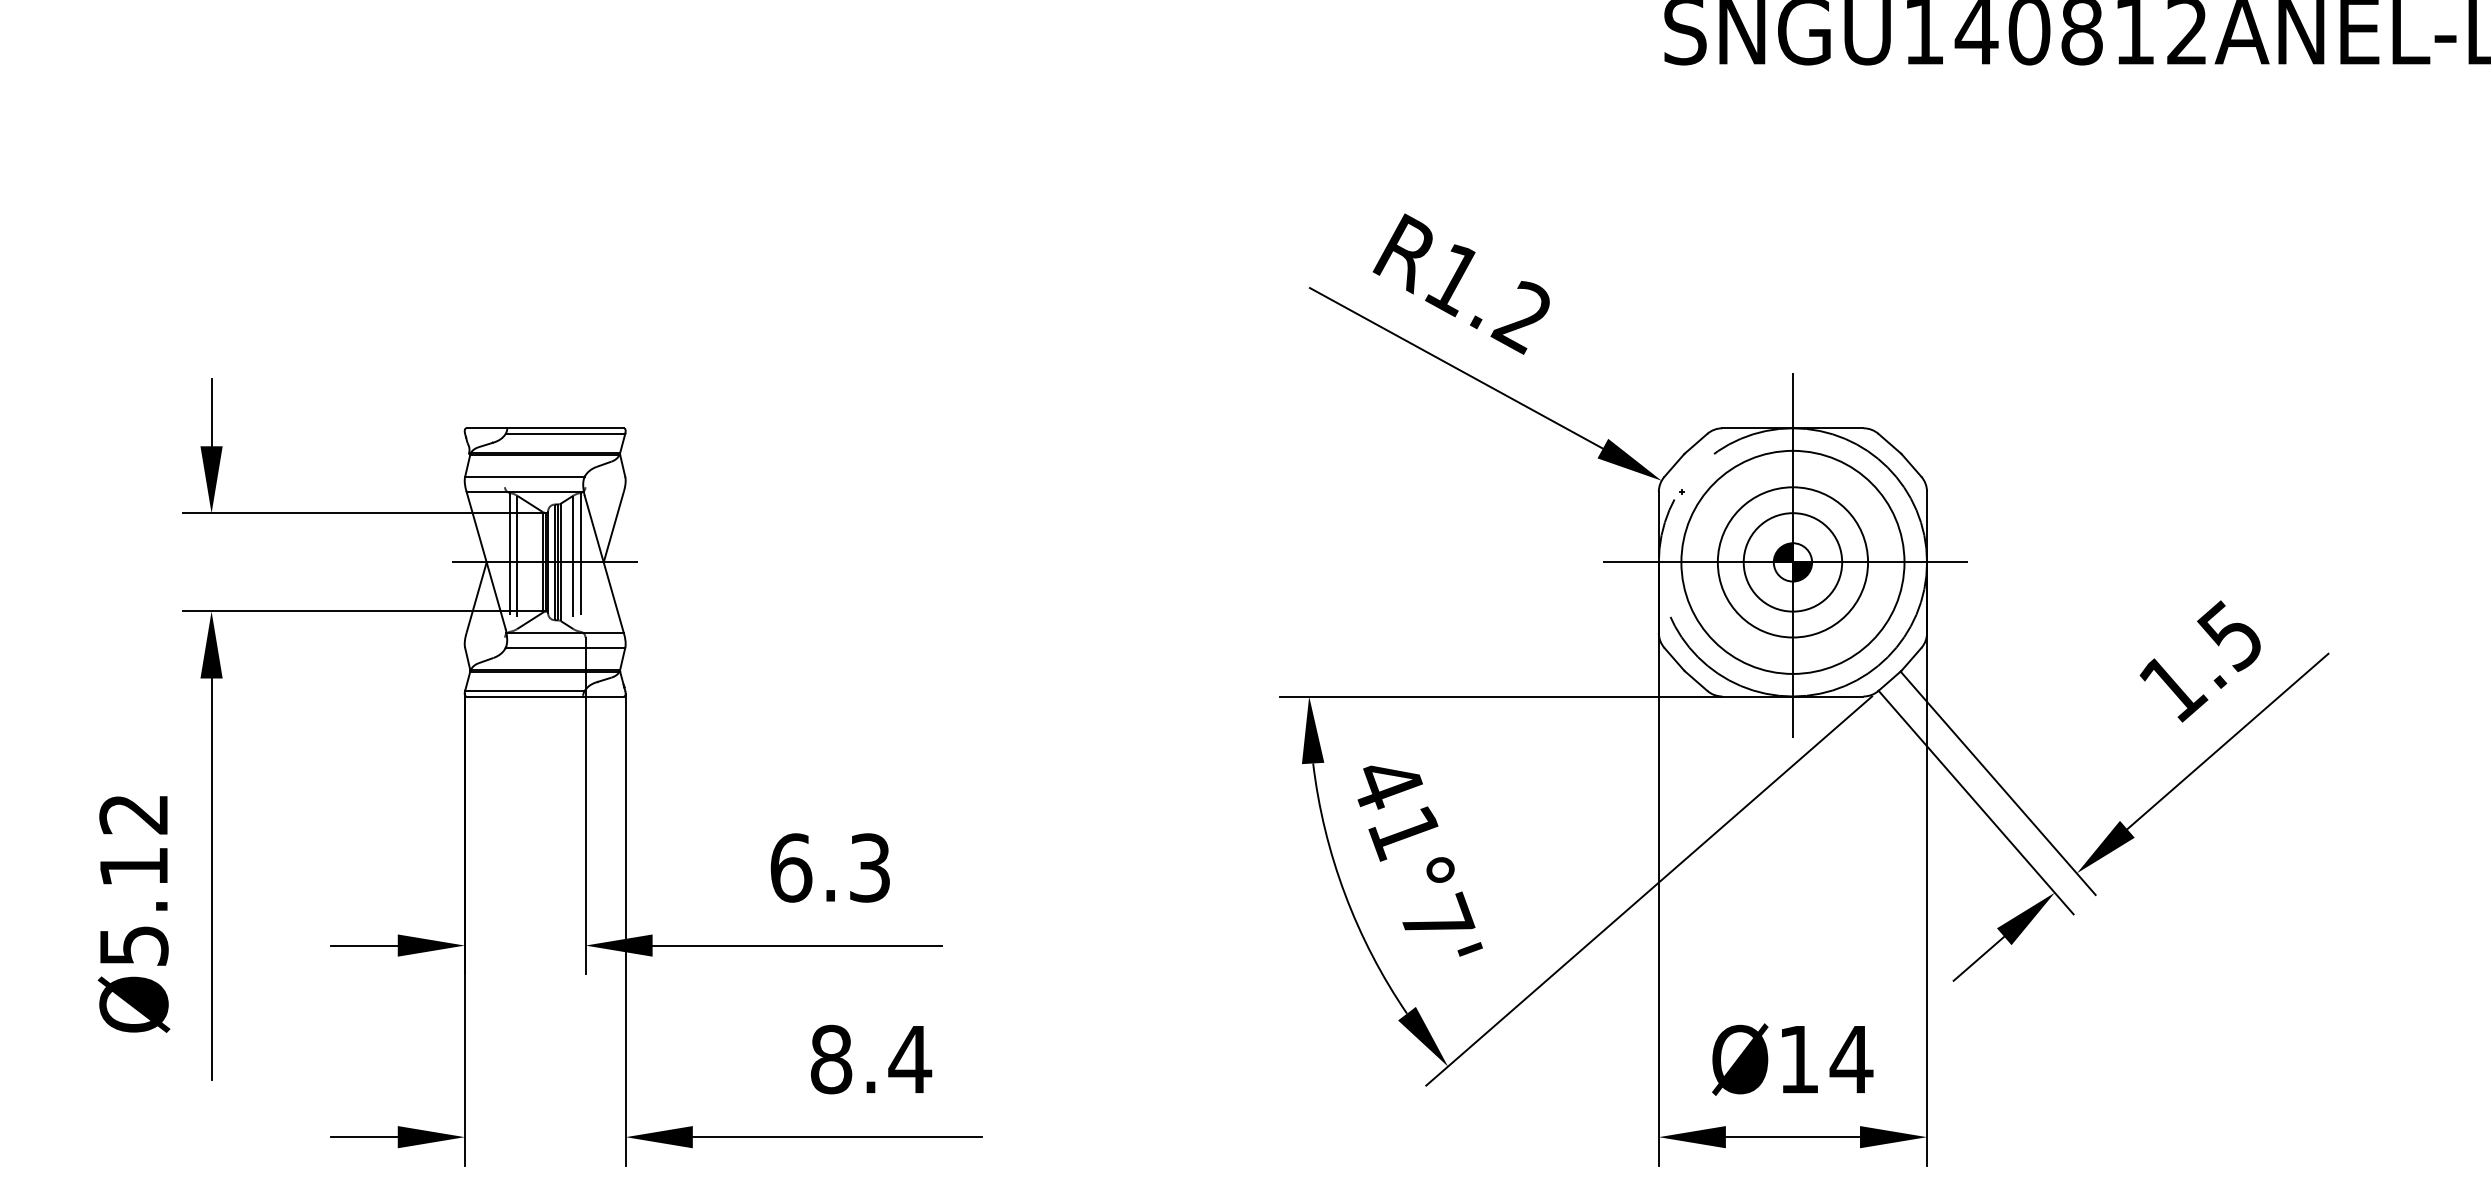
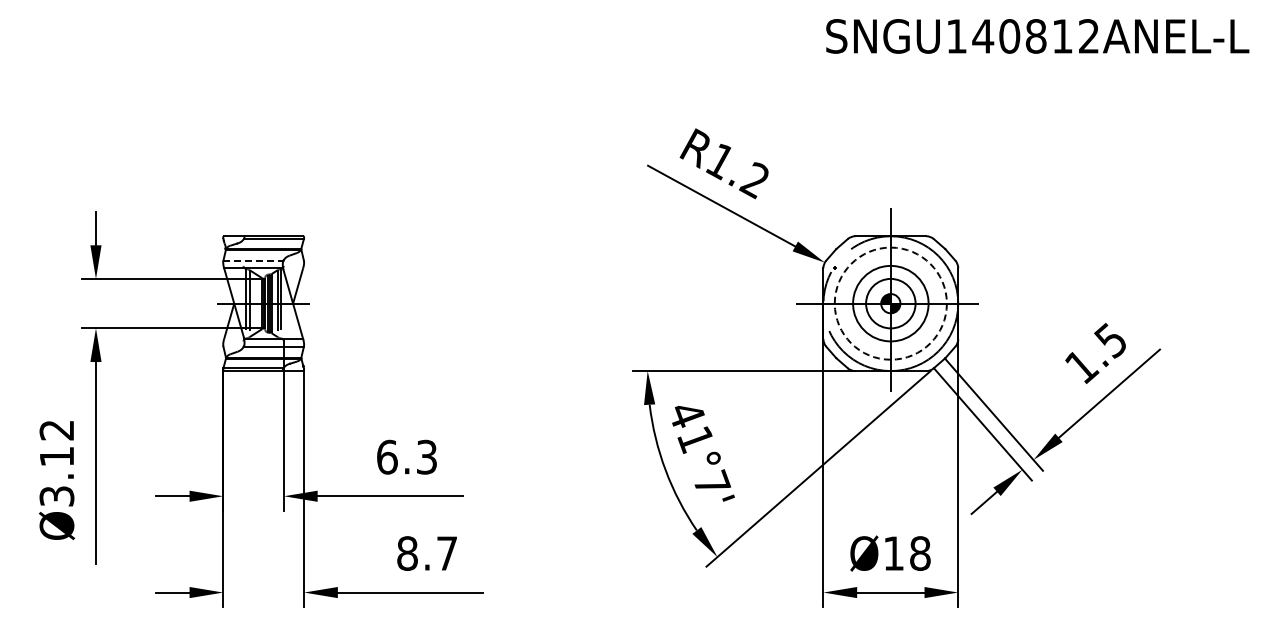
line: (526, 476) -> (254, 260), solid -> dashed
circle: (1792, 562) -> (890, 303), solid -> dashed
text: (133, 944) -> (56, 495), Ø5.12 -> Ø3.12
text: (910, 1059) -> (447, 553), 8.4 -> 8.7
text: (1851, 1059) -> (920, 553), Ø14 -> Ø18

